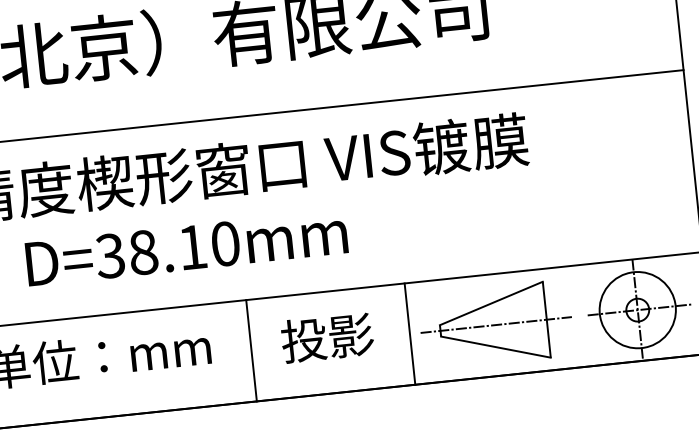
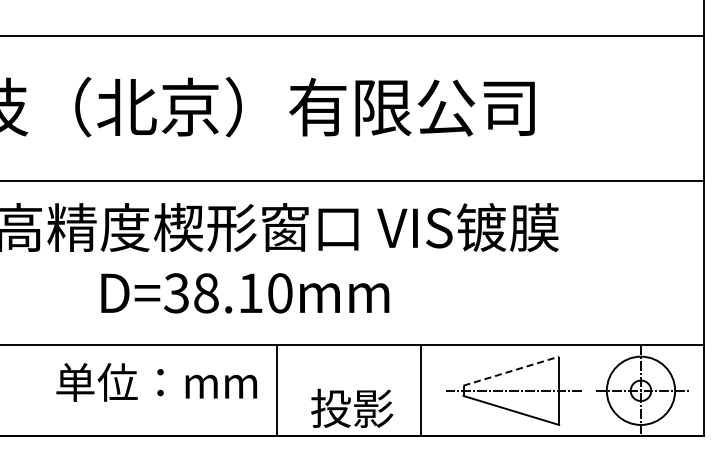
line: (491, 303) -> (511, 371), solid -> dashed
line: (409, 333) -> (420, 390), moved
text: (327, 336) -> (352, 407), moved
line: (251, 350) -> (277, 390), moved

